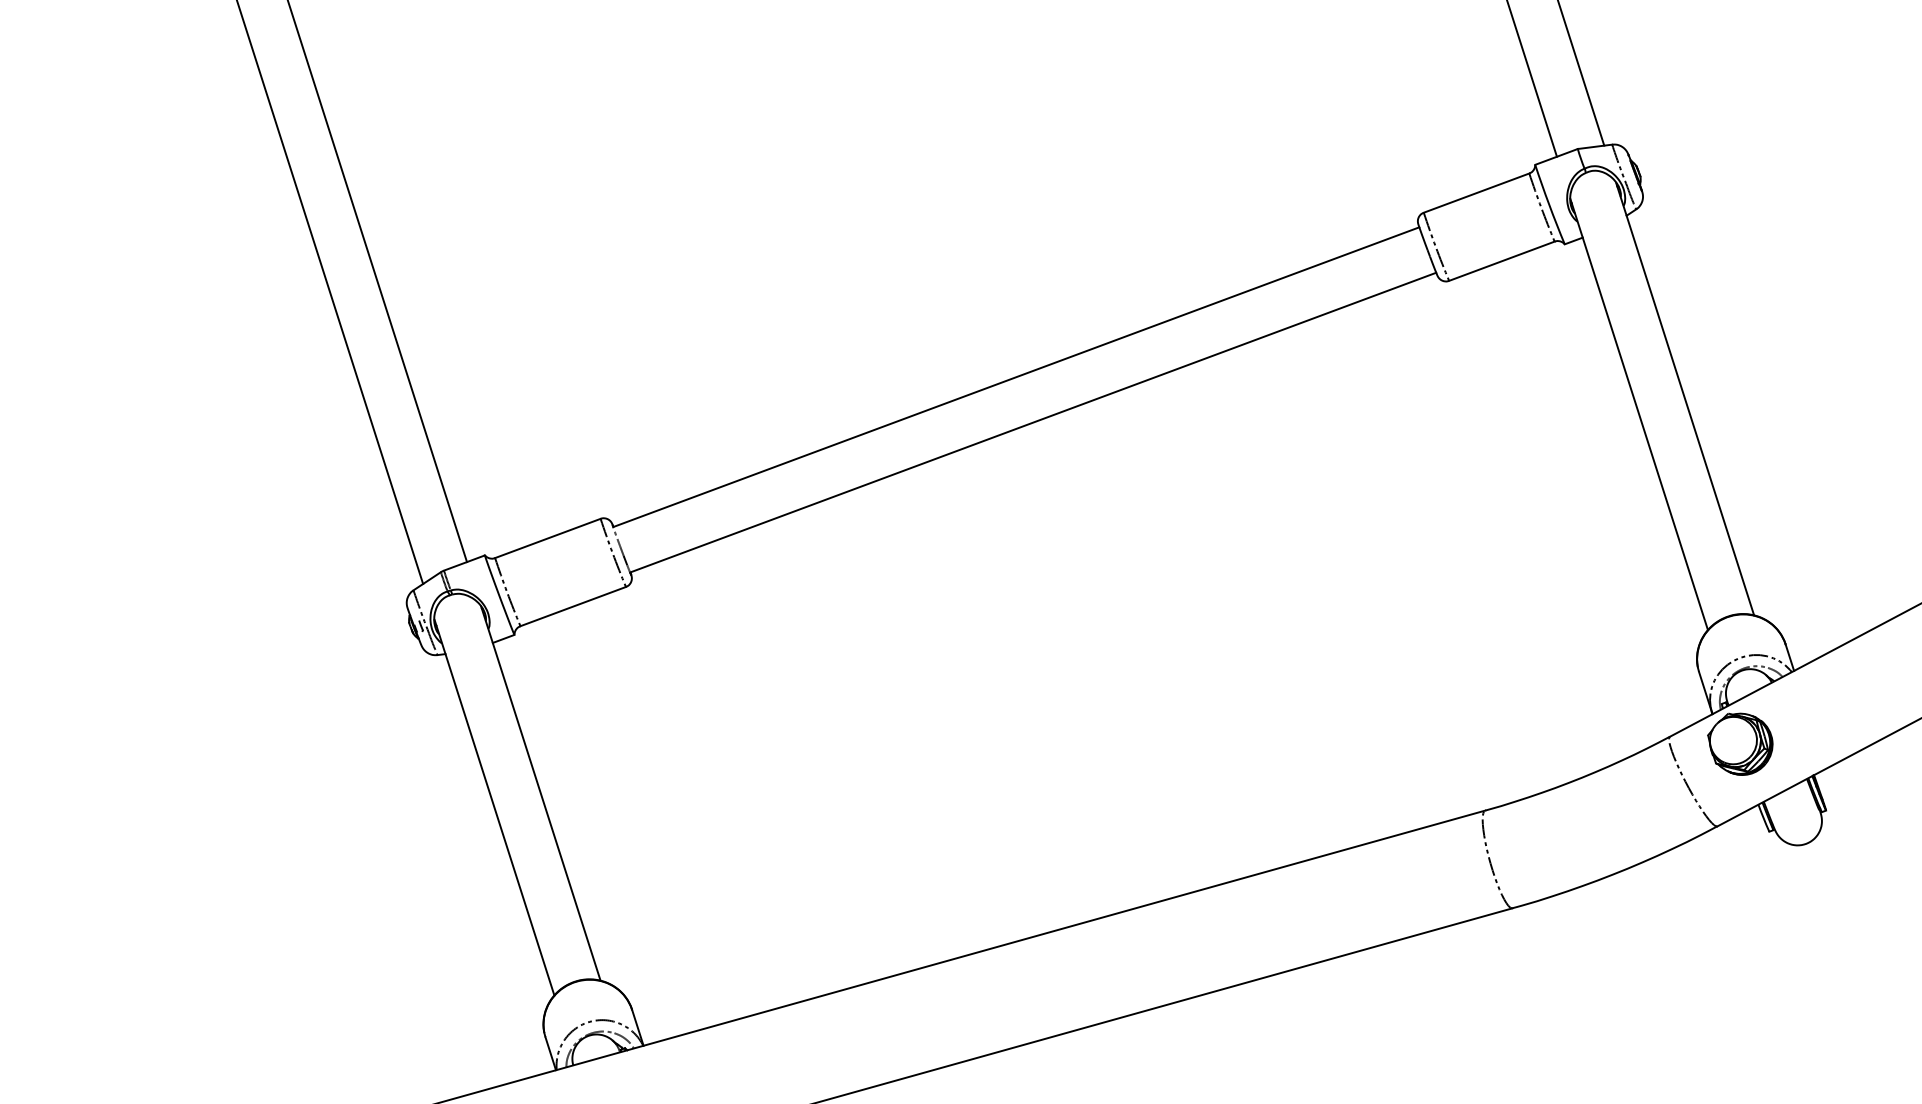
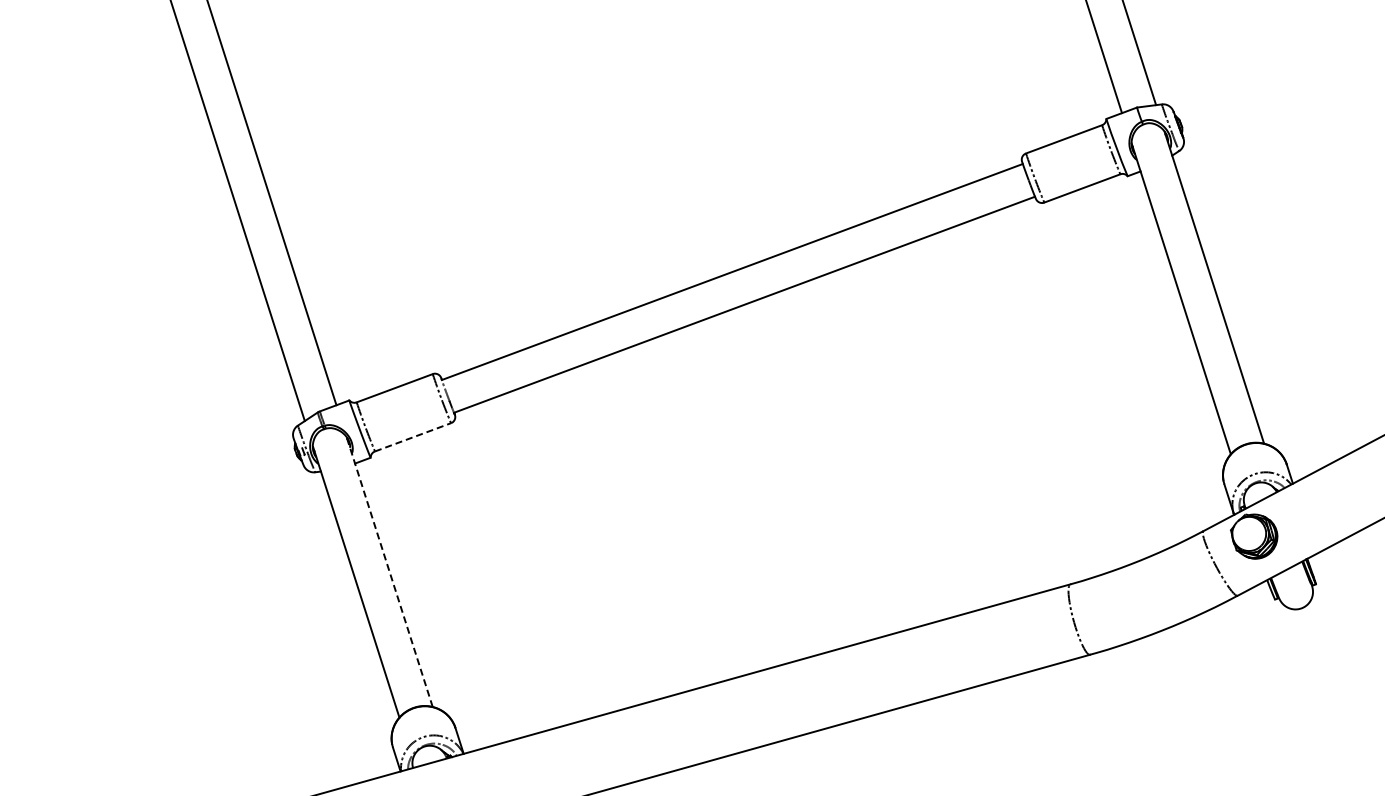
line: (573, 606) -> (413, 437), solid -> dashed
line: (540, 794) -> (389, 572), solid -> dashed

